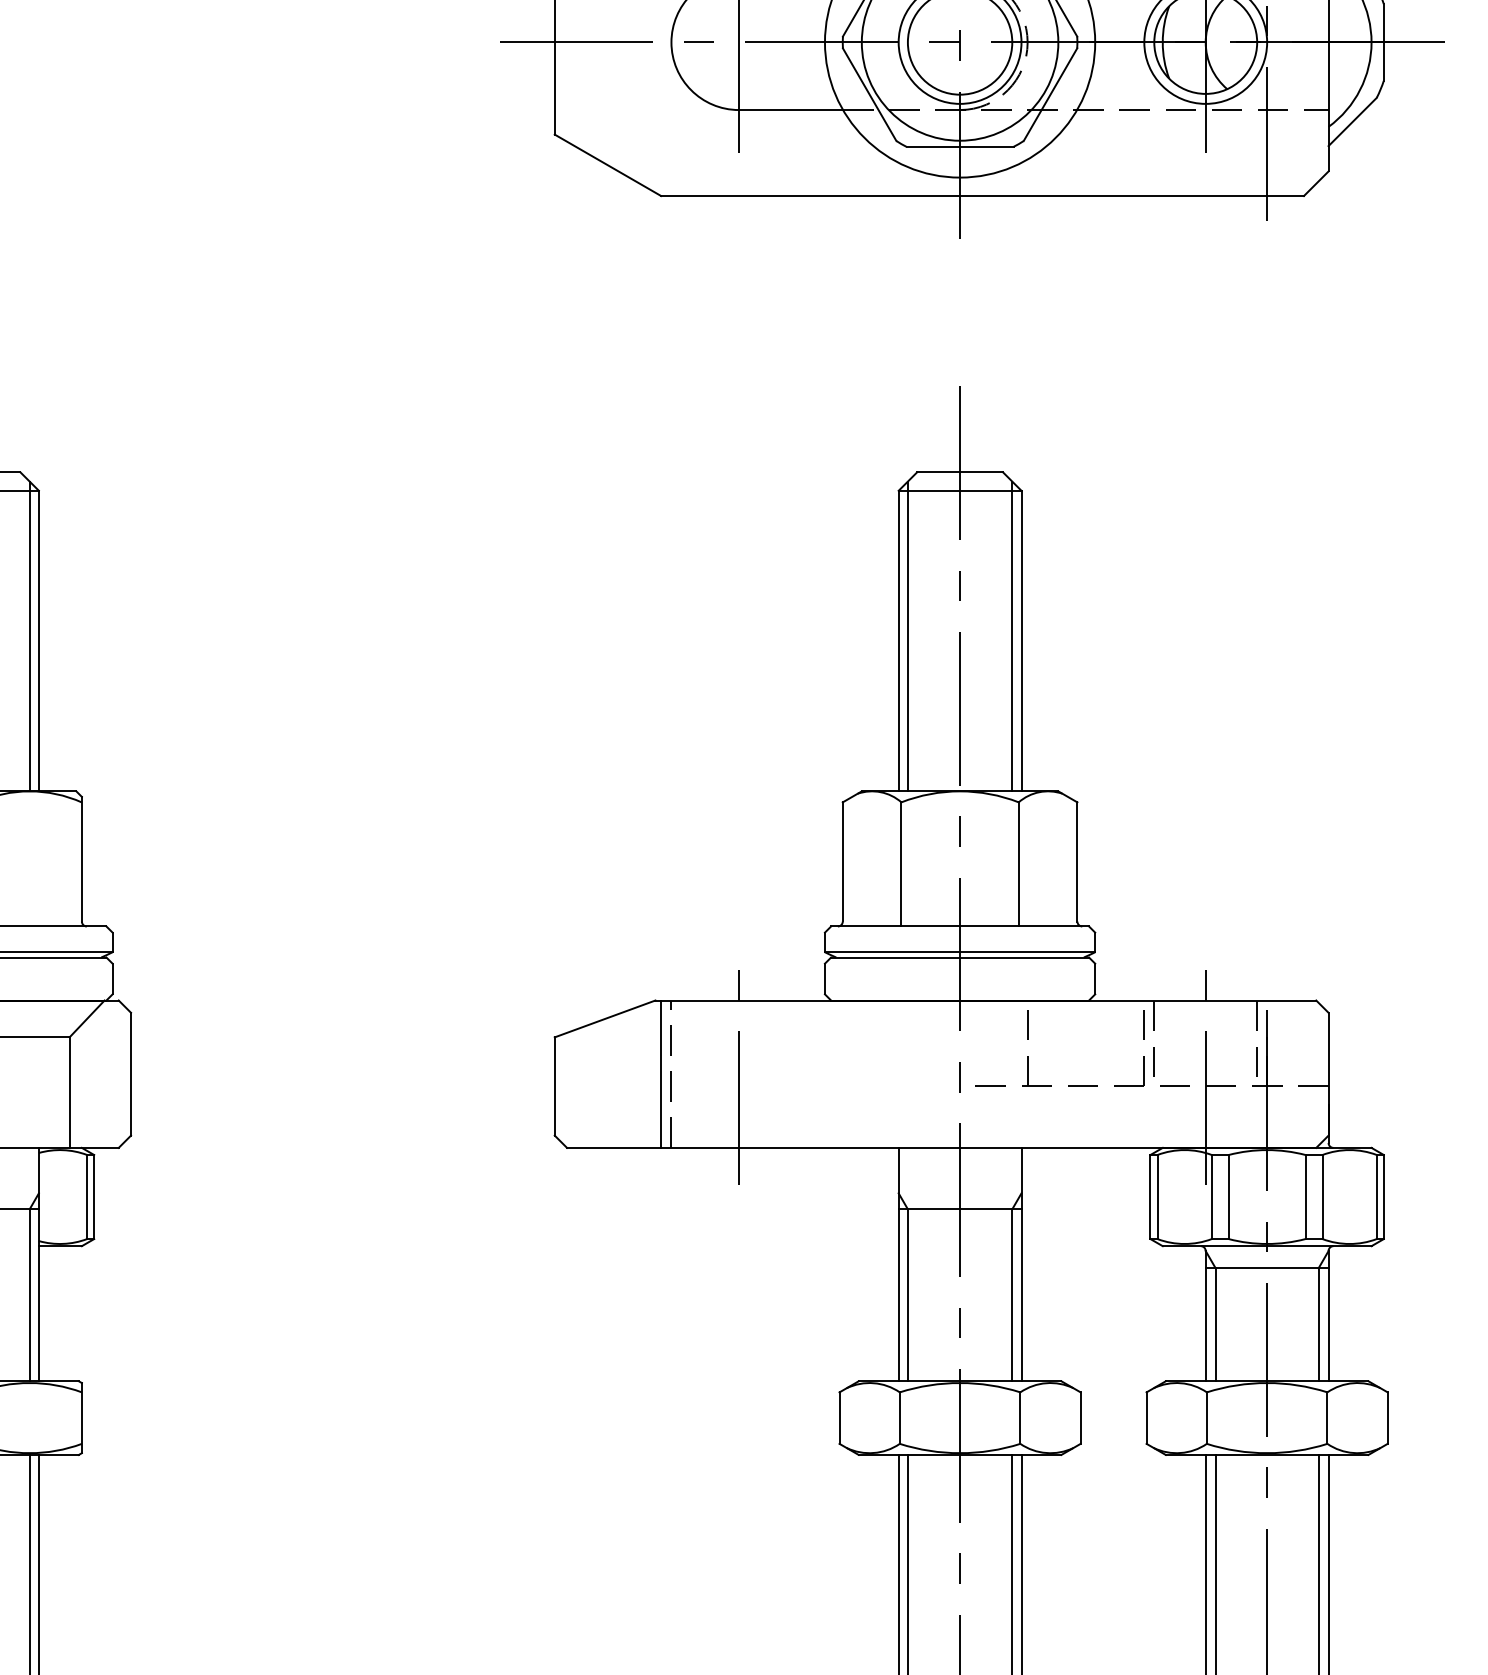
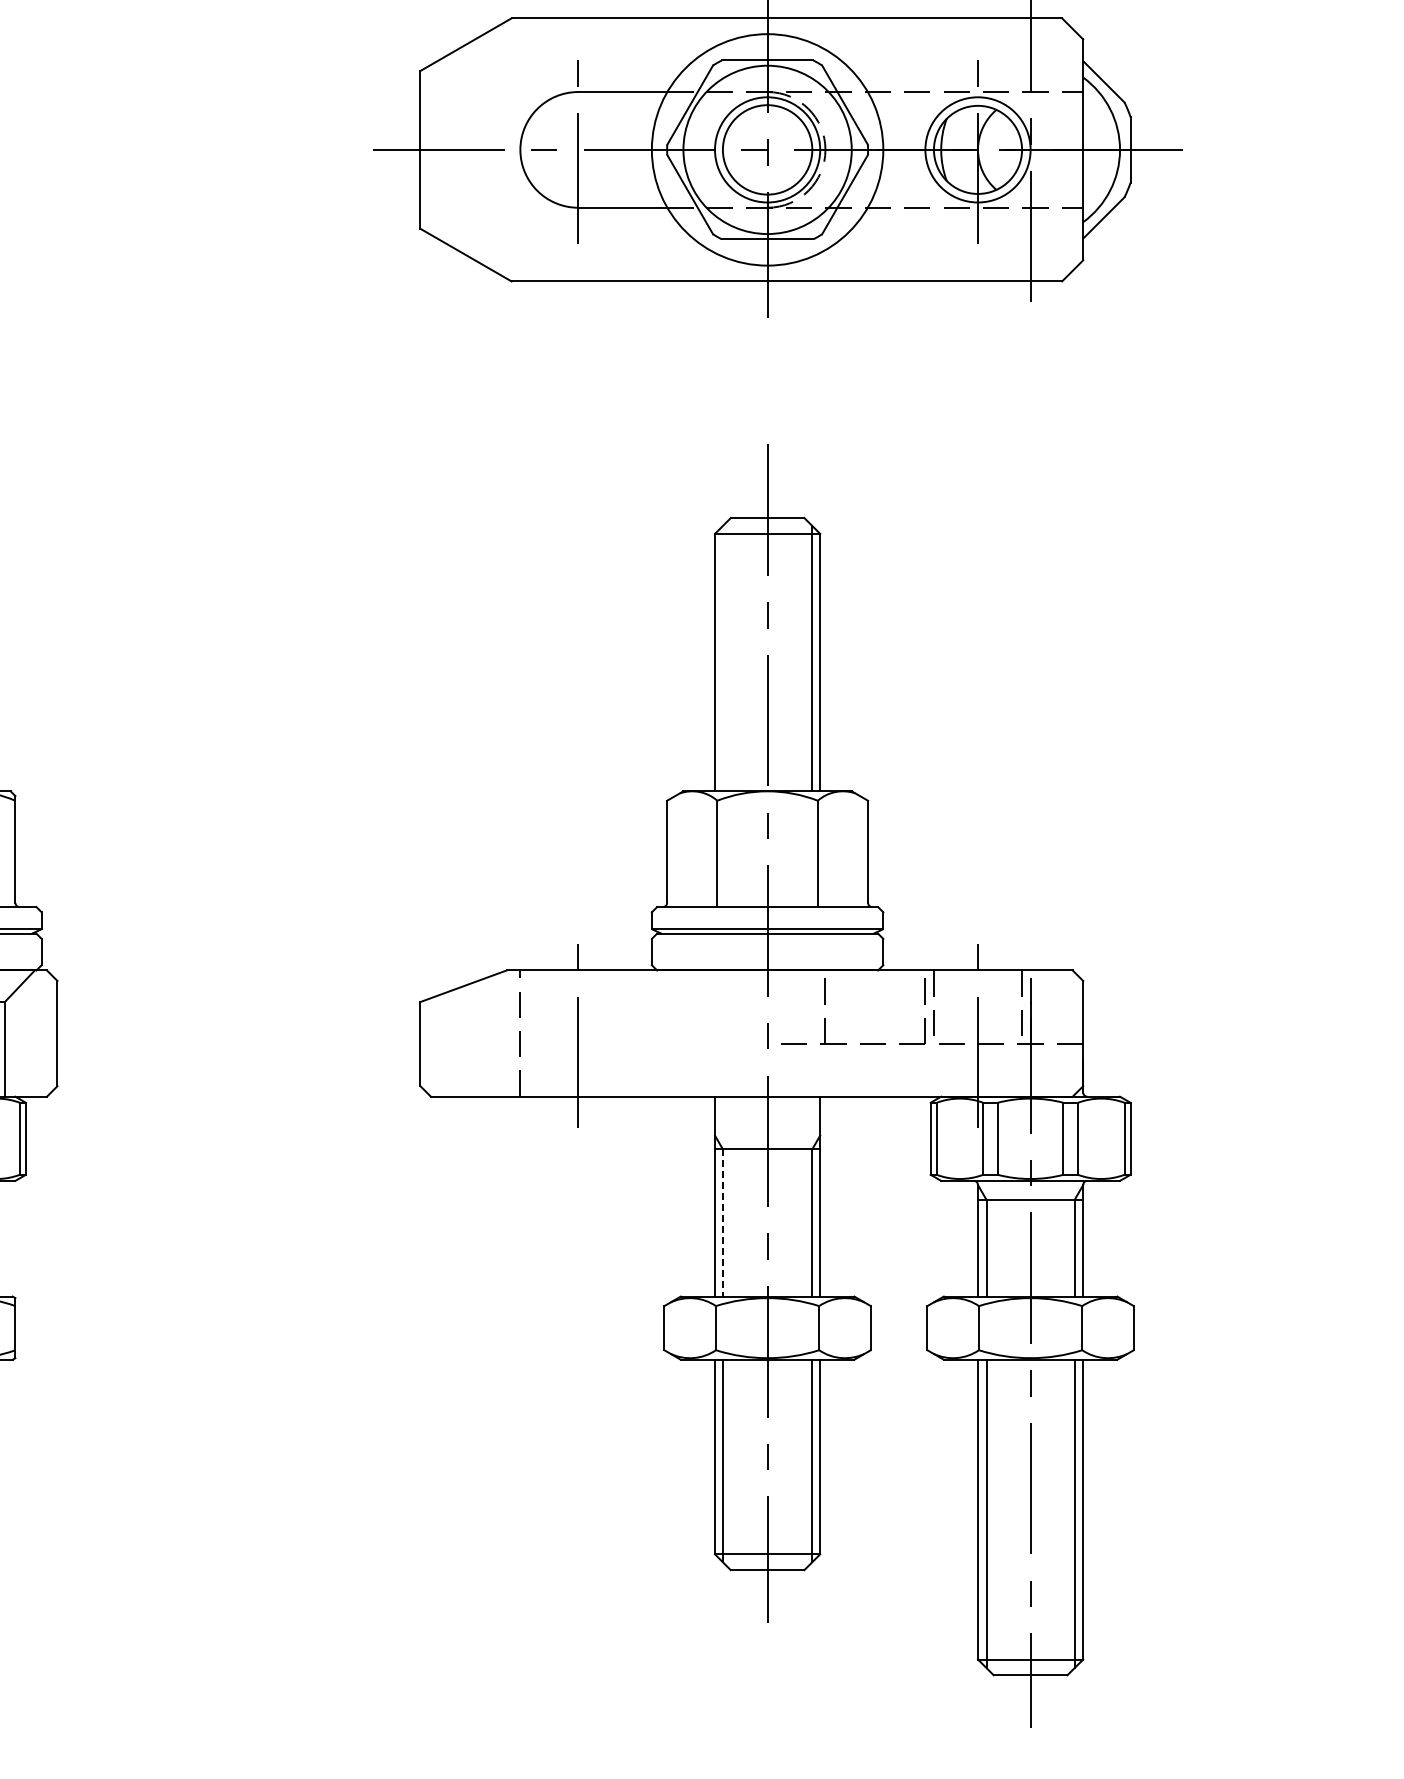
line: (907, 636) -> (722, 658), removed
line: (661, 1074) -> (511, 1033), removed
line: (907, 1294) -> (722, 1222), solid -> dashed

